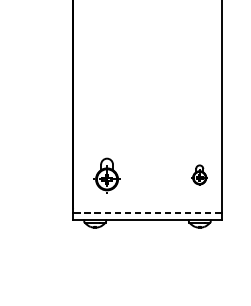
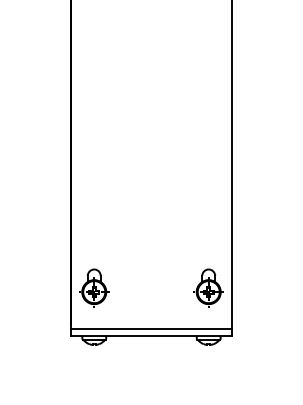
part: (107, 175) -> (94, 287), moved
part: (199, 175) -> (208, 287), size x1.67
line: (147, 212) -> (151, 328), dashed -> solid

